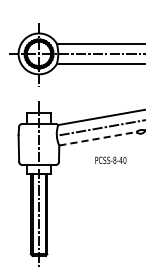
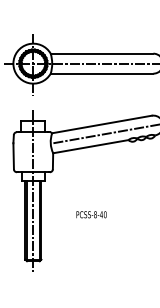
line: (98, 138) -> (91, 146), dashed -> solid
text: (110, 160) -> (91, 214), moved

